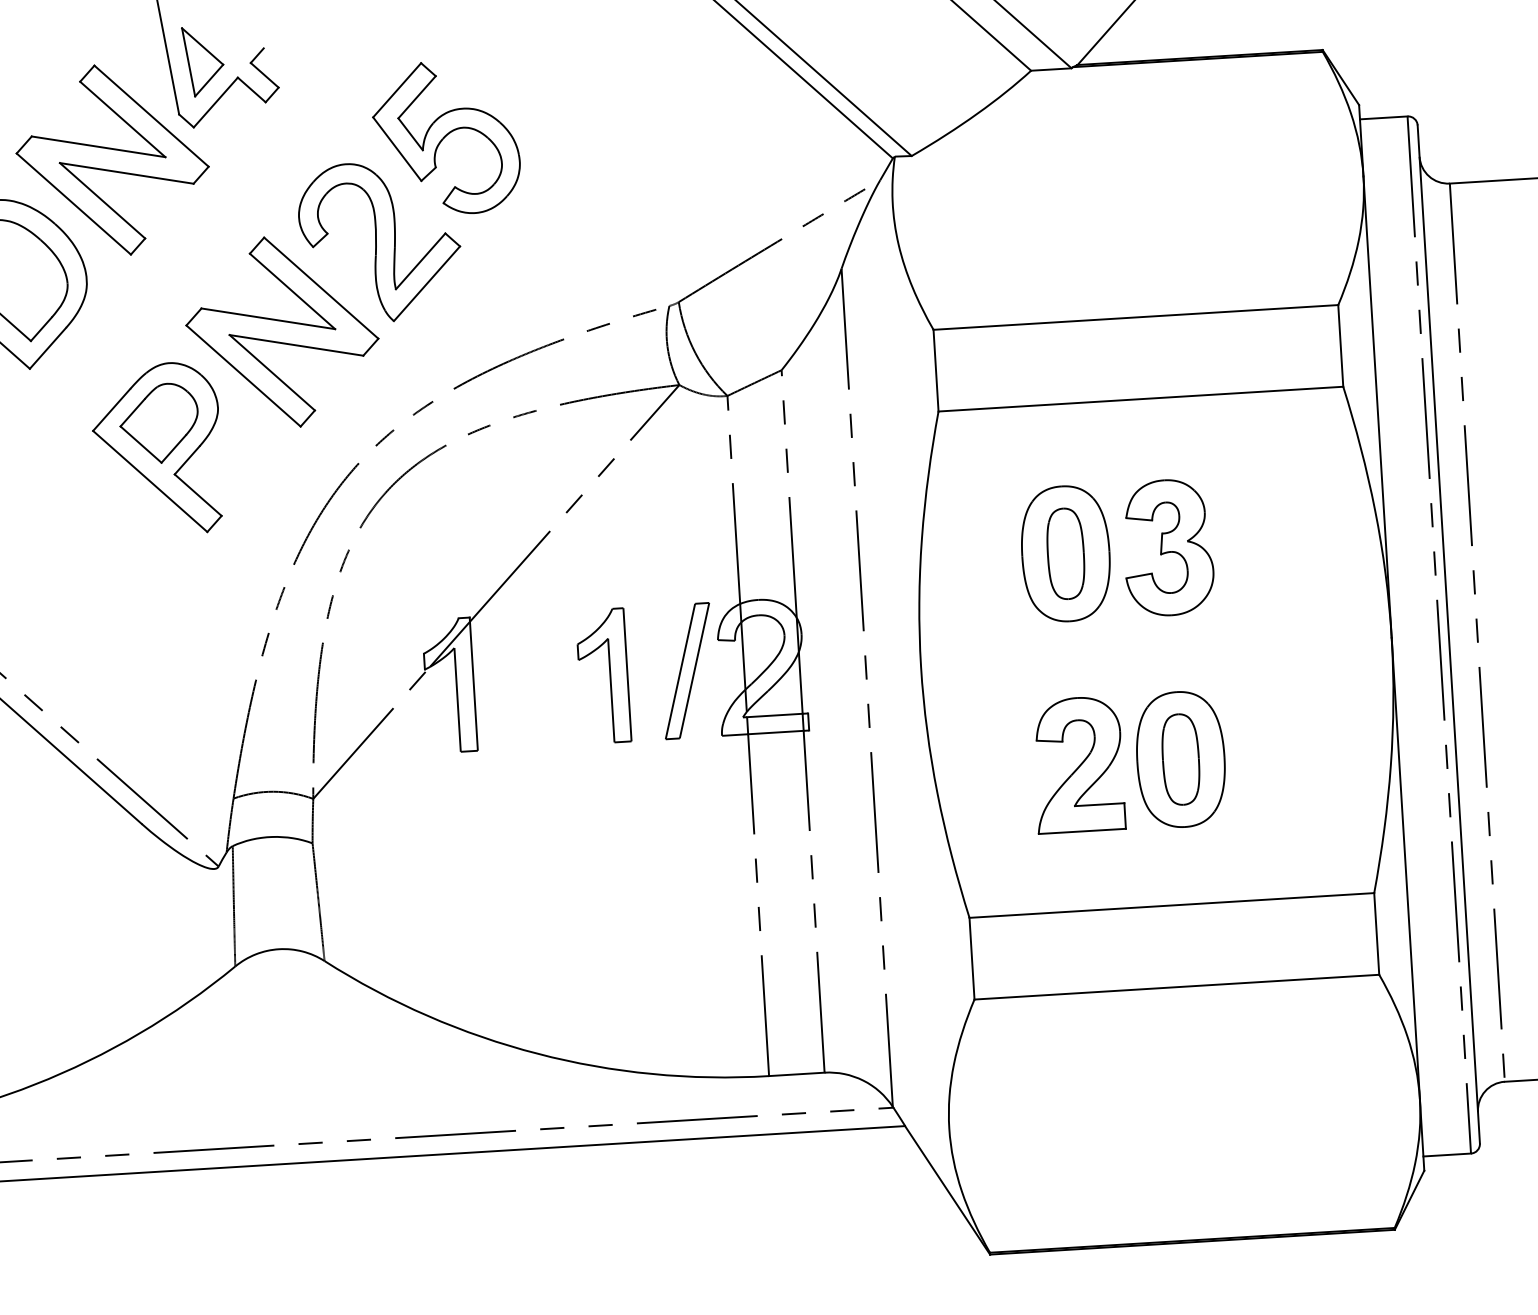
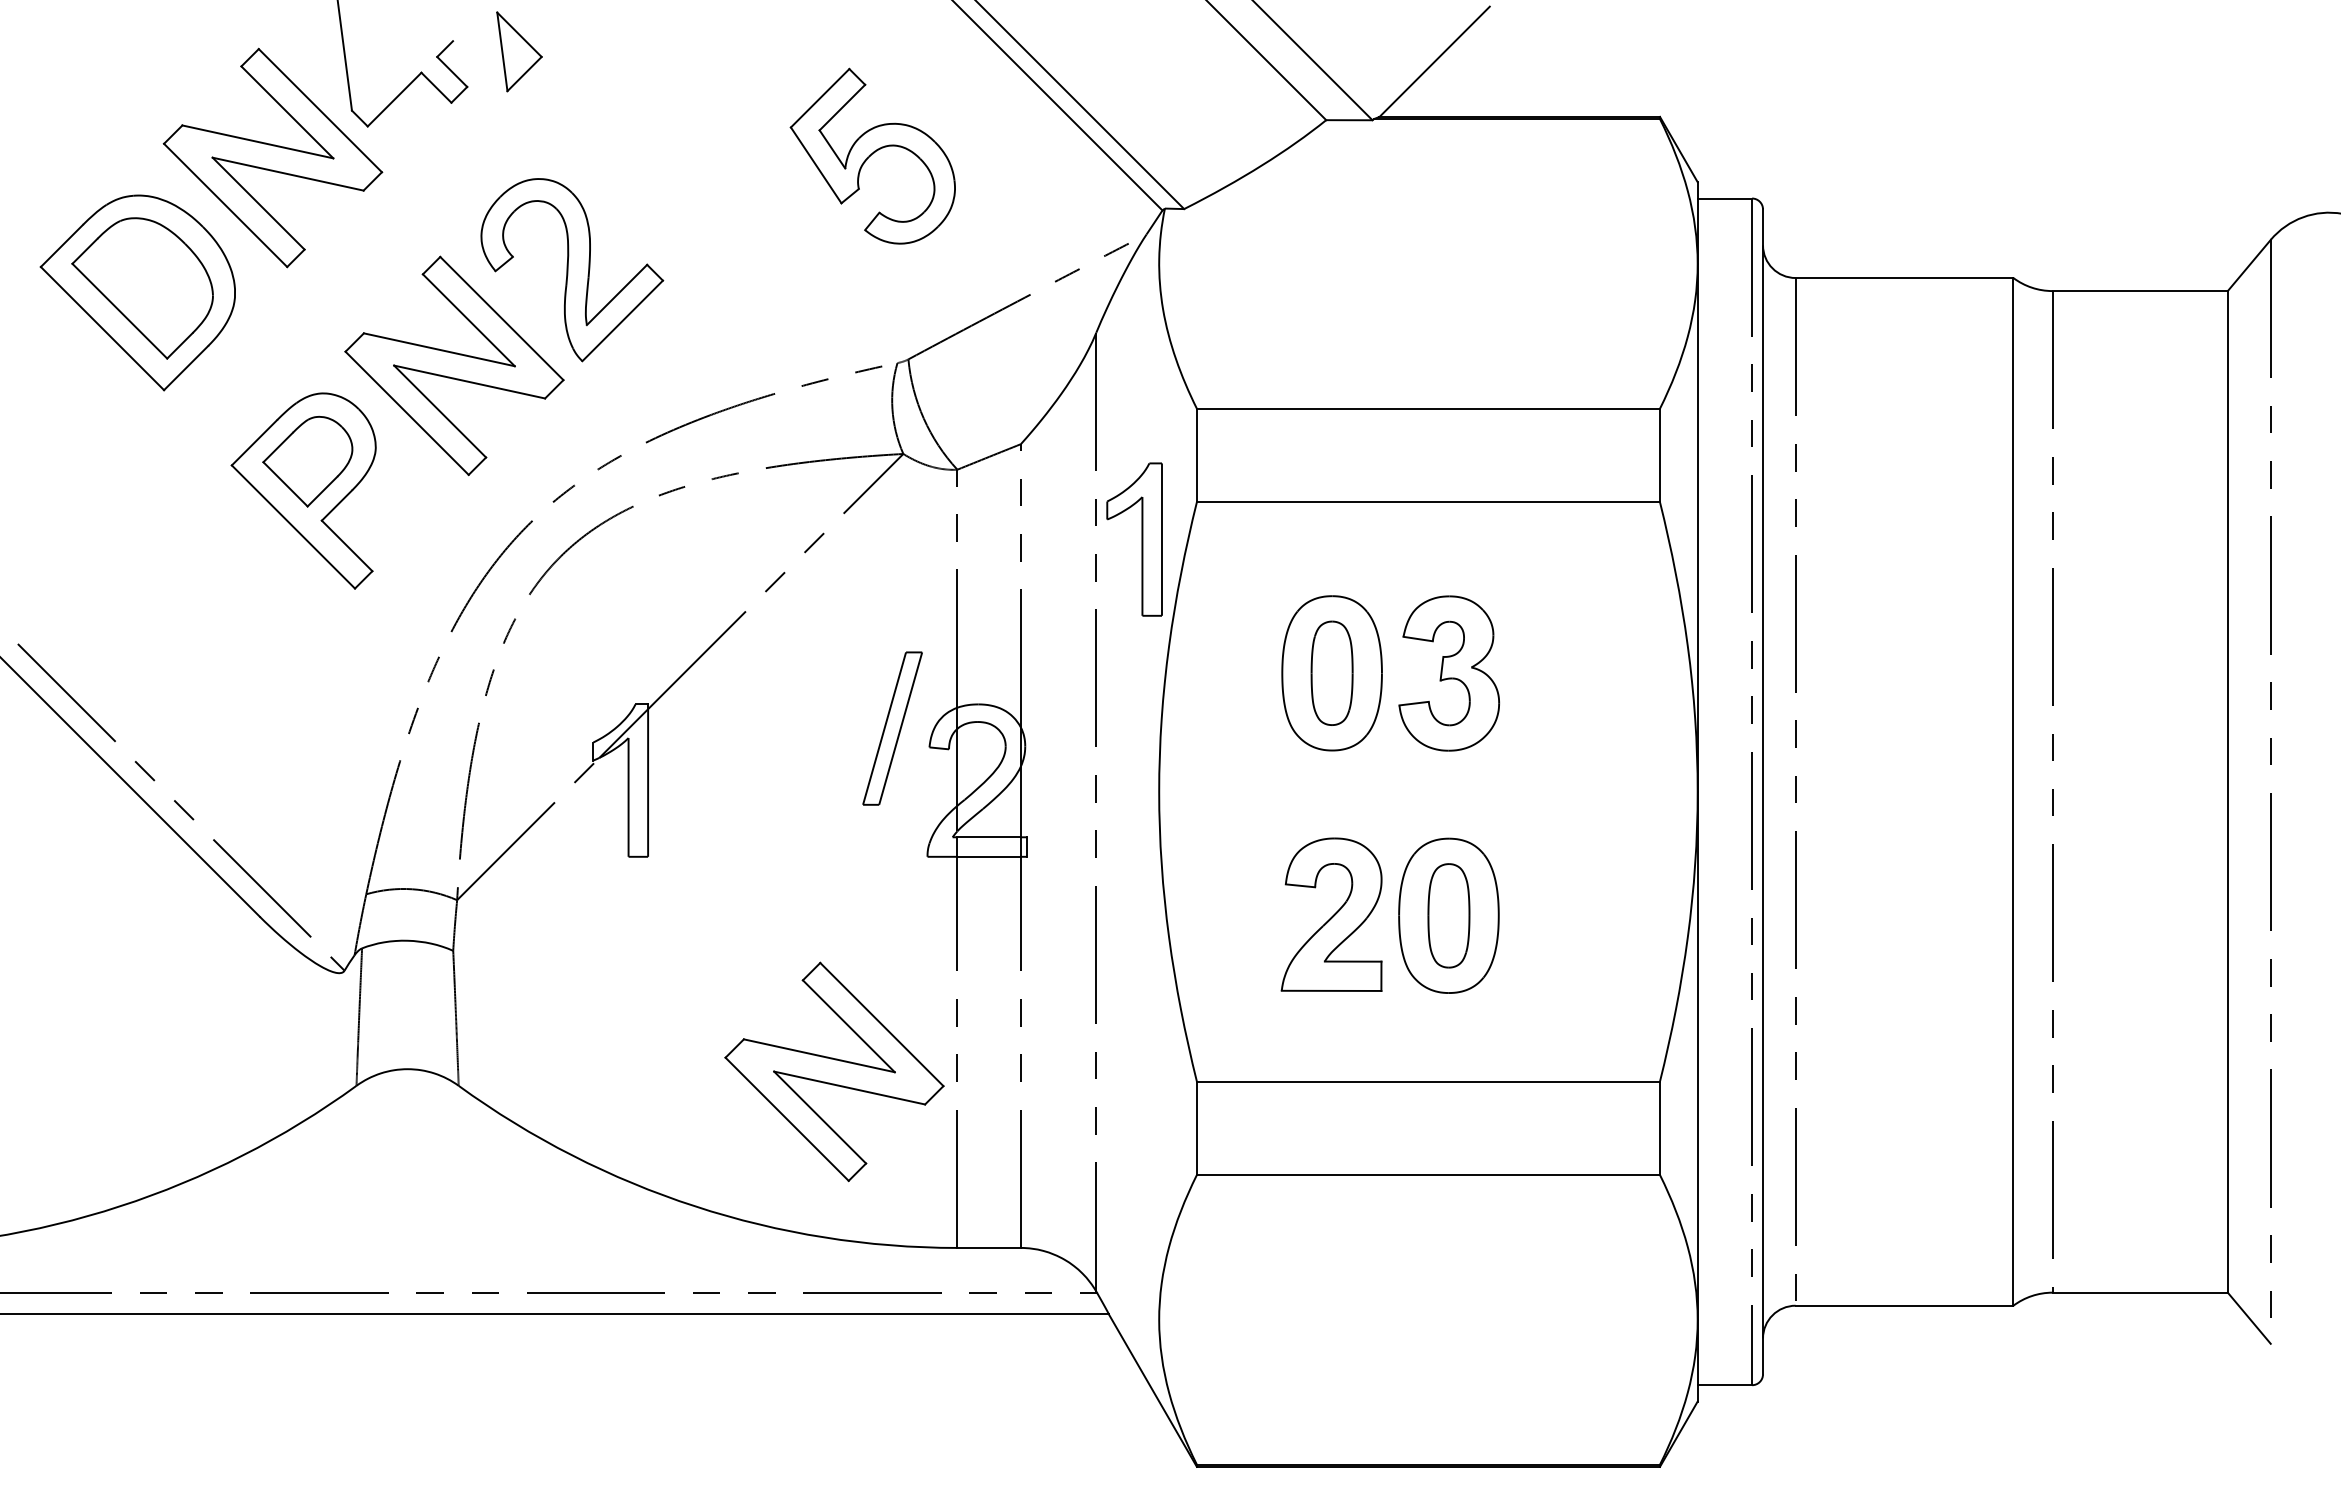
part: (203, 61) -> (519, 51), moved
part: (445, 137) -> (872, 155), moved
part: (687, 671) -> (892, 728), moved
part: (609, 675) -> (1141, 539), moved
part: (652, 928) -> (834, 1071), added

